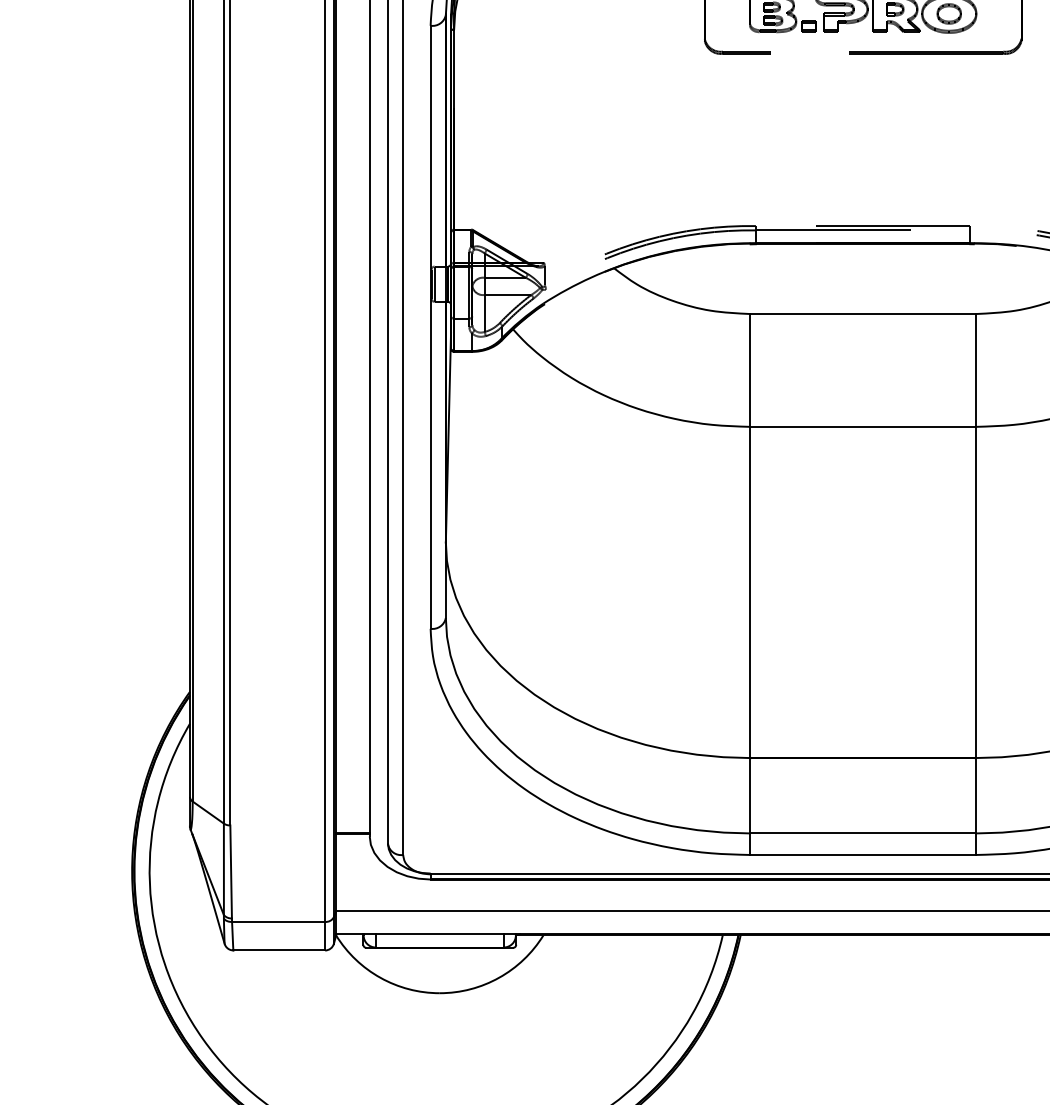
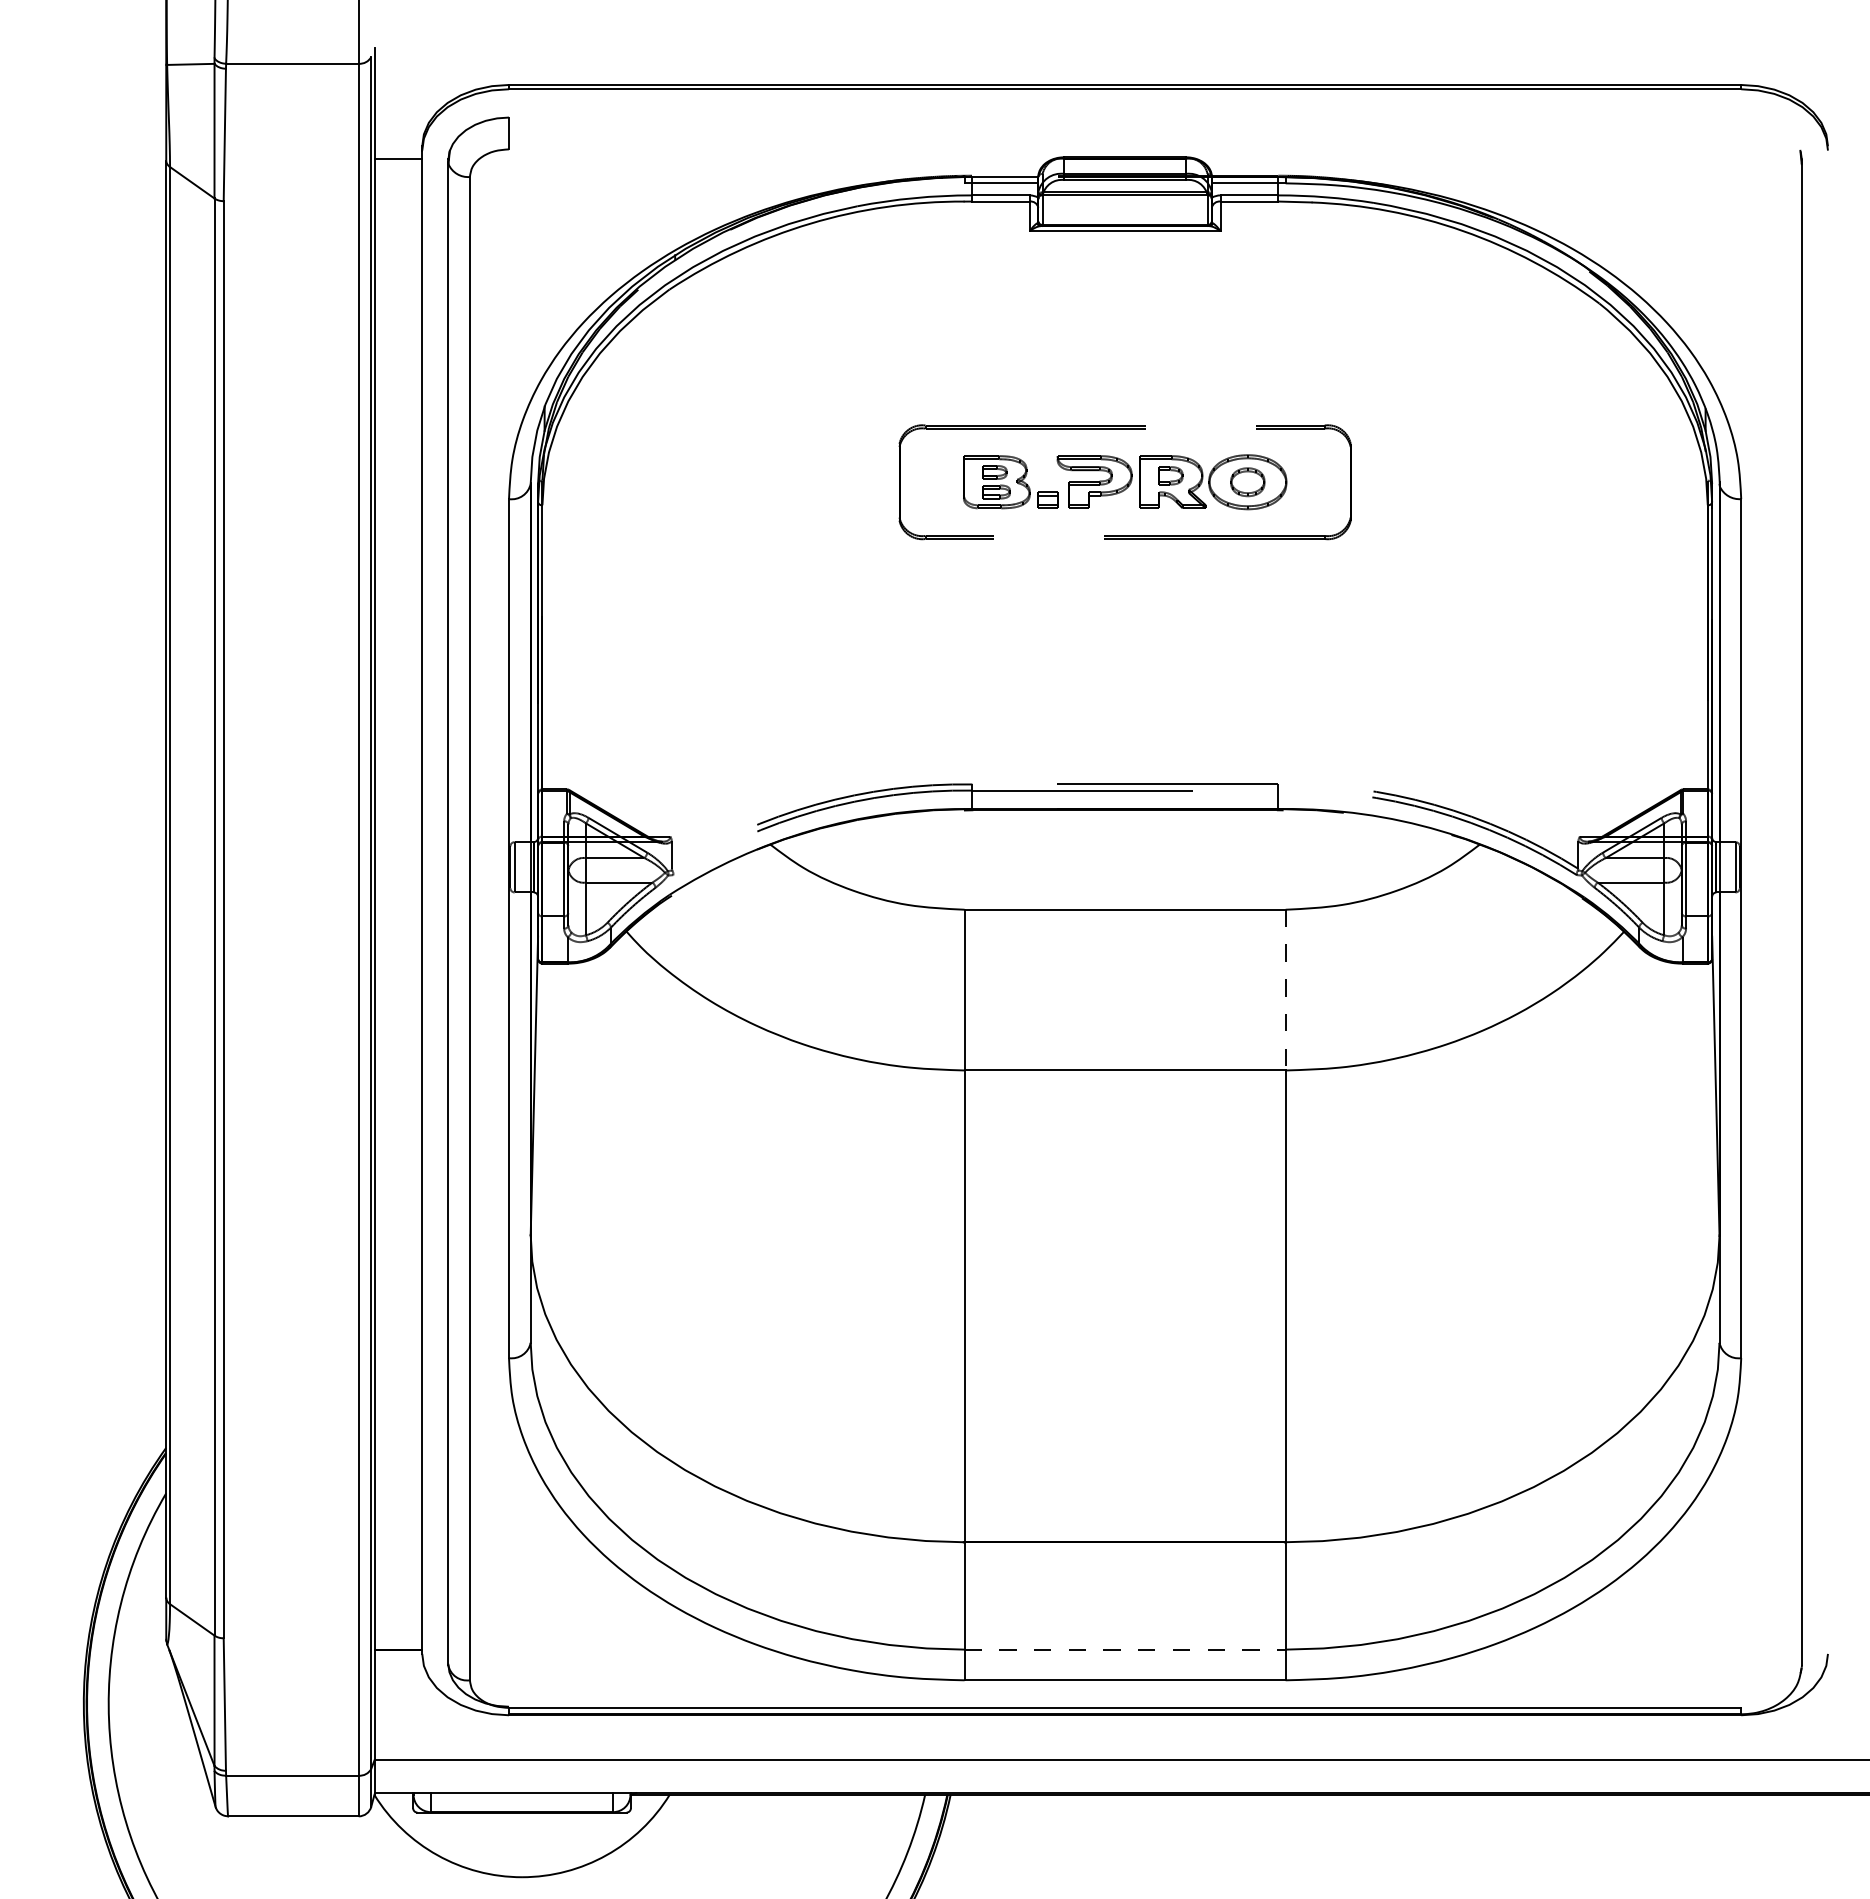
line: (975, 370) -> (1285, 990), solid -> dashed
line: (863, 833) -> (1125, 1649), solid -> dashed

